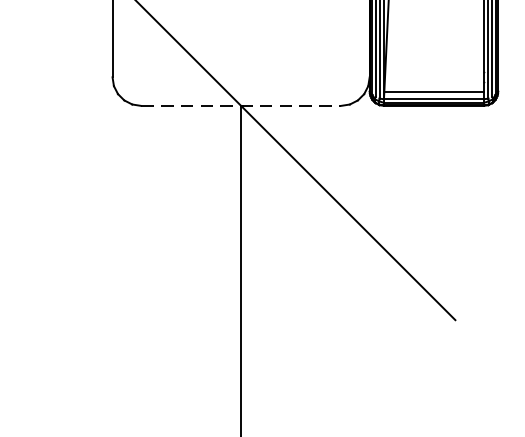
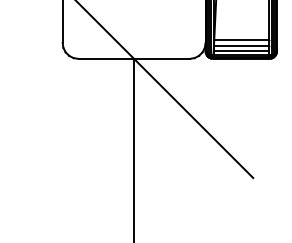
line: (434, 72) -> (241, 40), added
line: (434, 81) -> (241, 45), added
line: (241, 105) -> (134, 58), dashed -> solid

